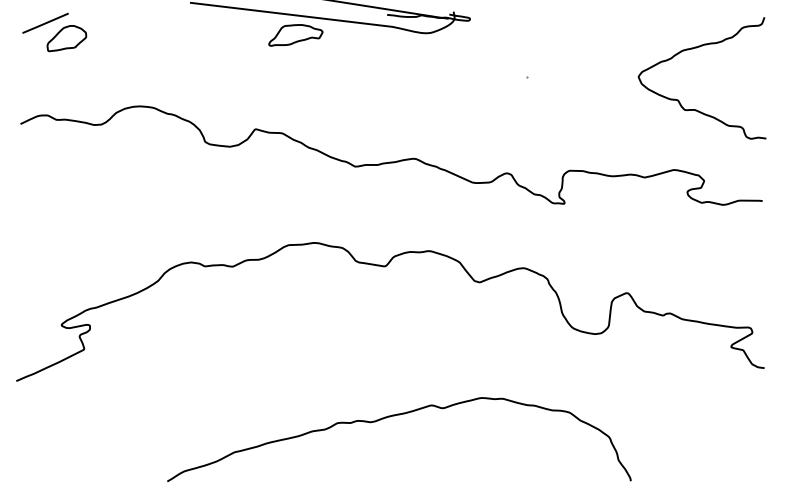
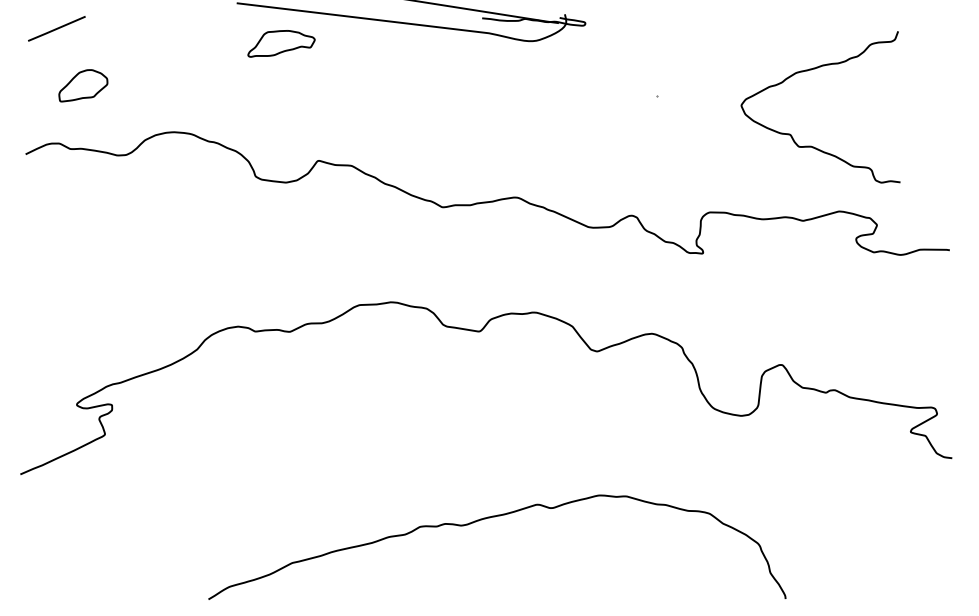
part: (295, 35) -> (281, 43), moved
part: (66, 38) -> (83, 85), moved
curve: (694, 48) -> (811, 70), moved

